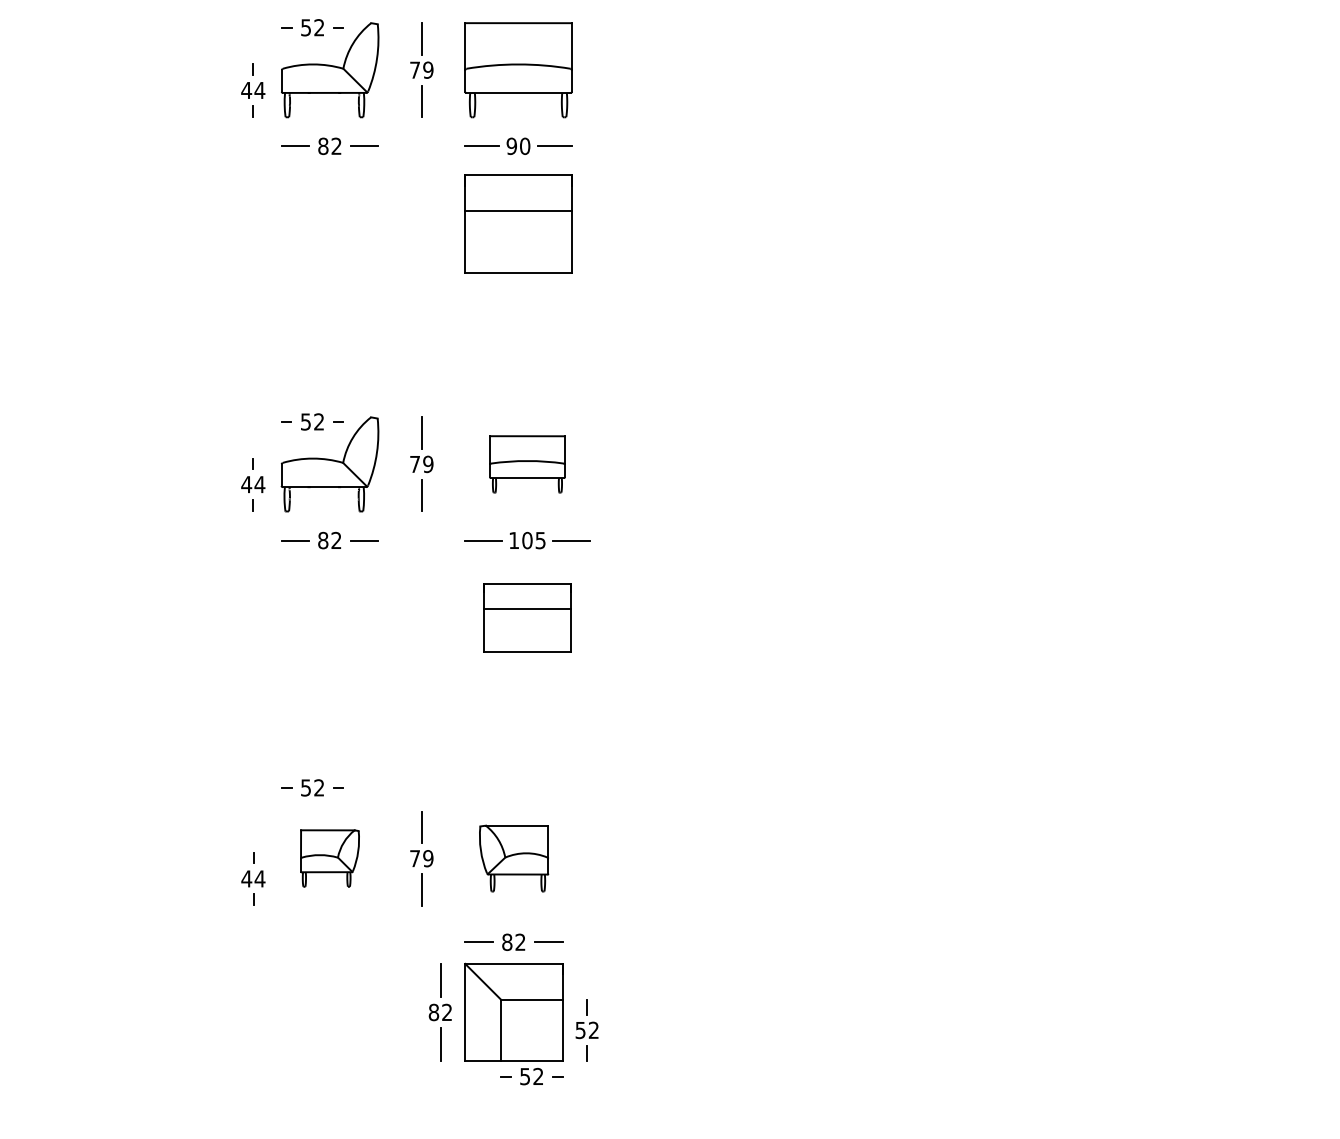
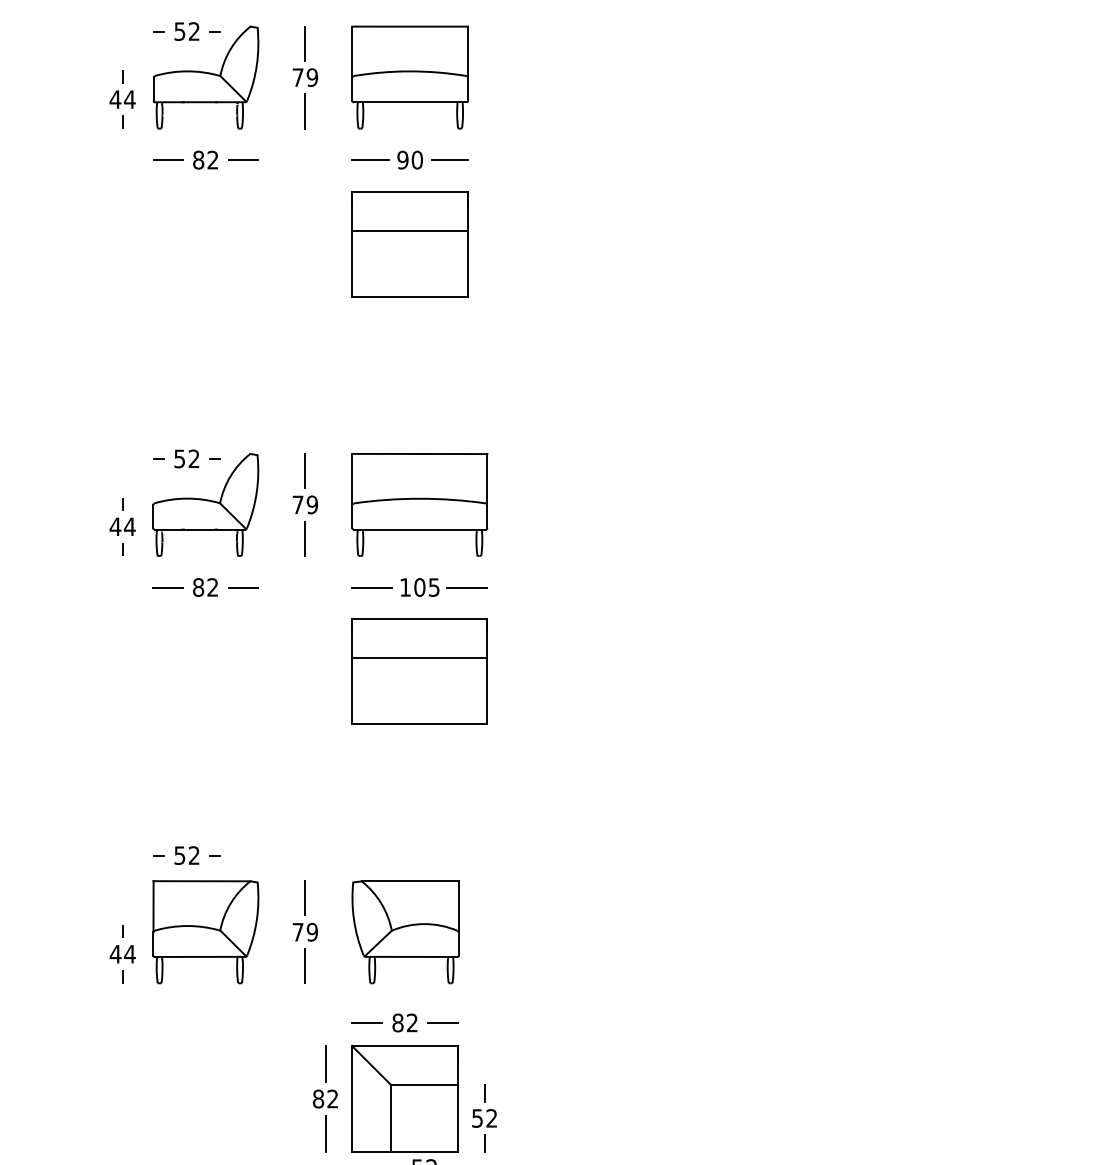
part: (527, 464) -> (419, 505), size x1.67
part: (527, 618) -> (419, 671), size x1.43
part: (329, 858) -> (205, 932), size x1.67
part: (513, 858) -> (404, 932), size x1.43

